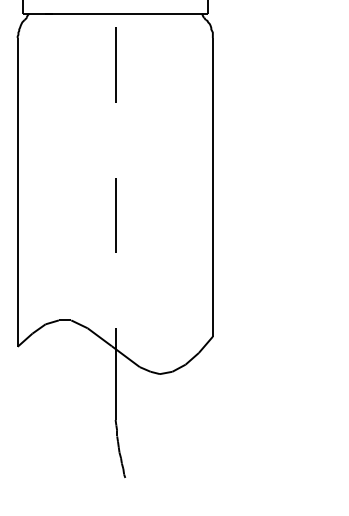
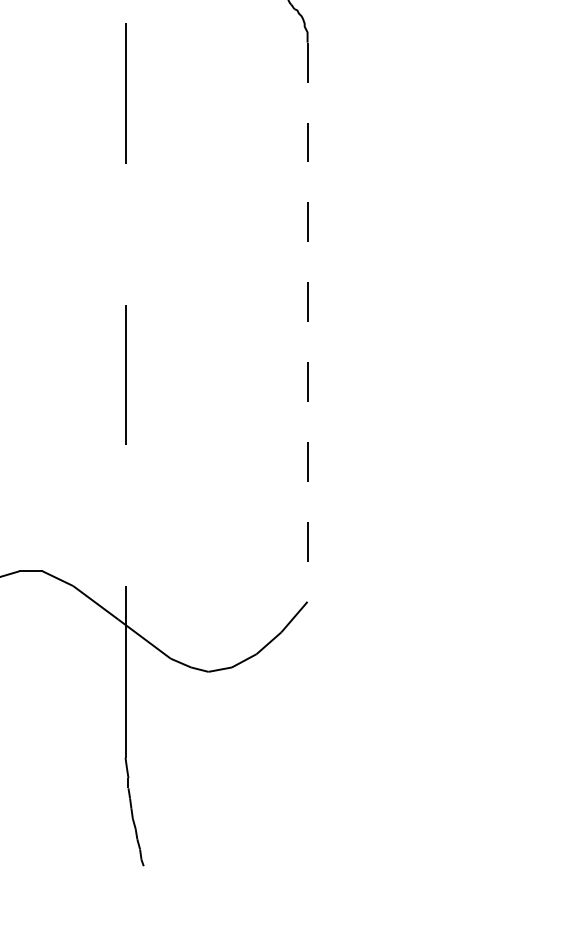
line: (212, 187) -> (306, 322), solid -> dashed

